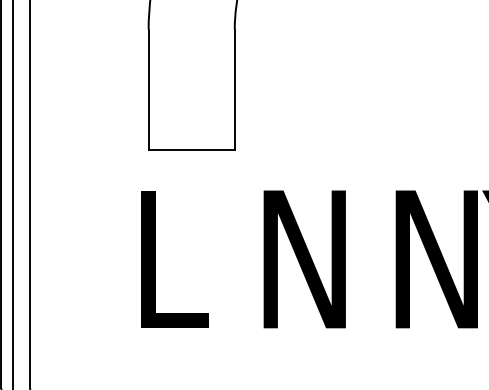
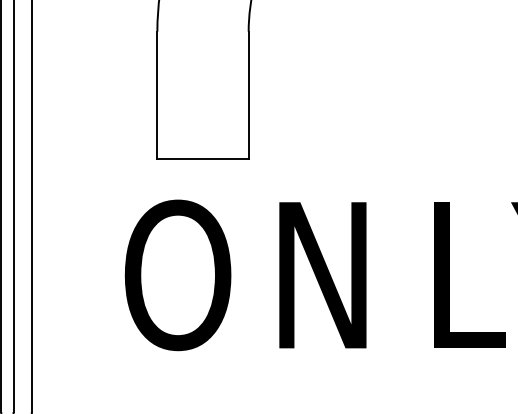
text: (167, 259) -> (177, 275), L -> O
text: (436, 259) -> (462, 275), N -> L

